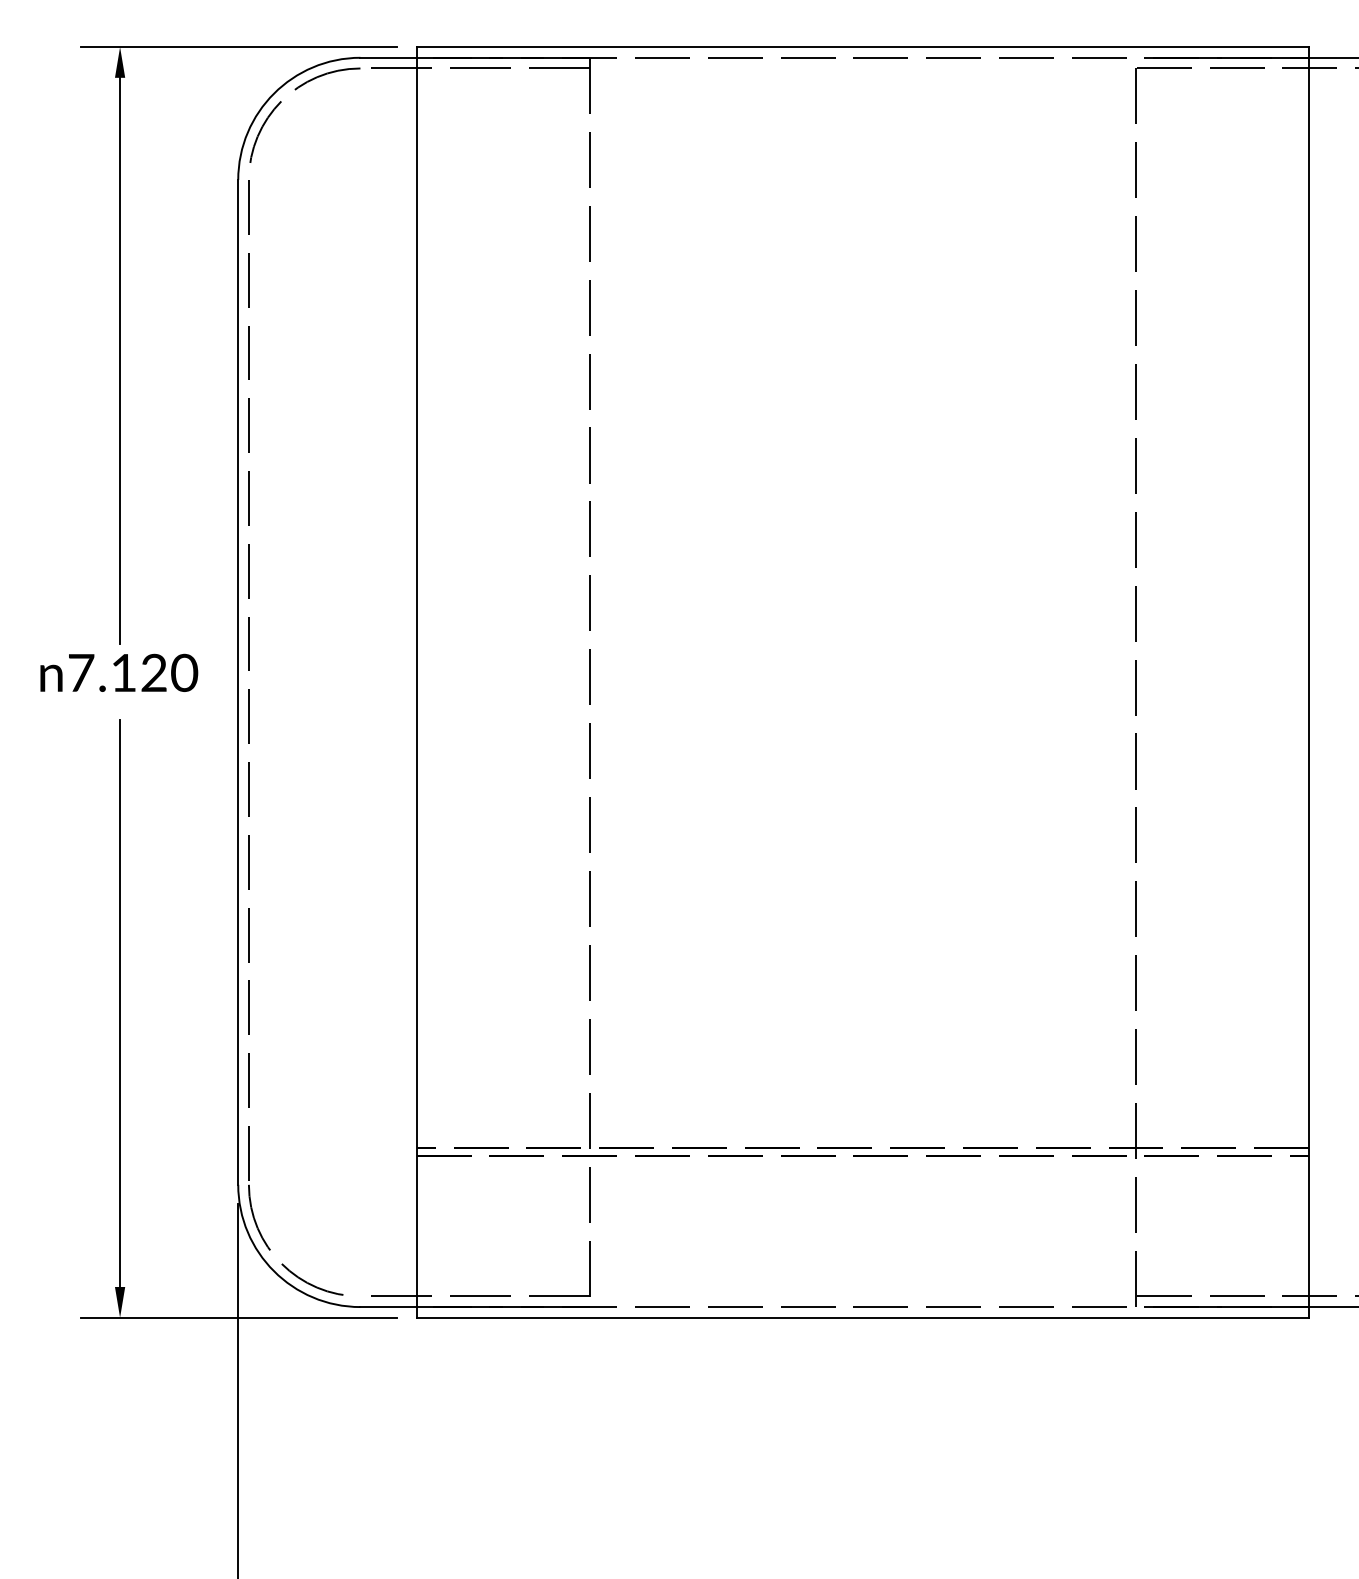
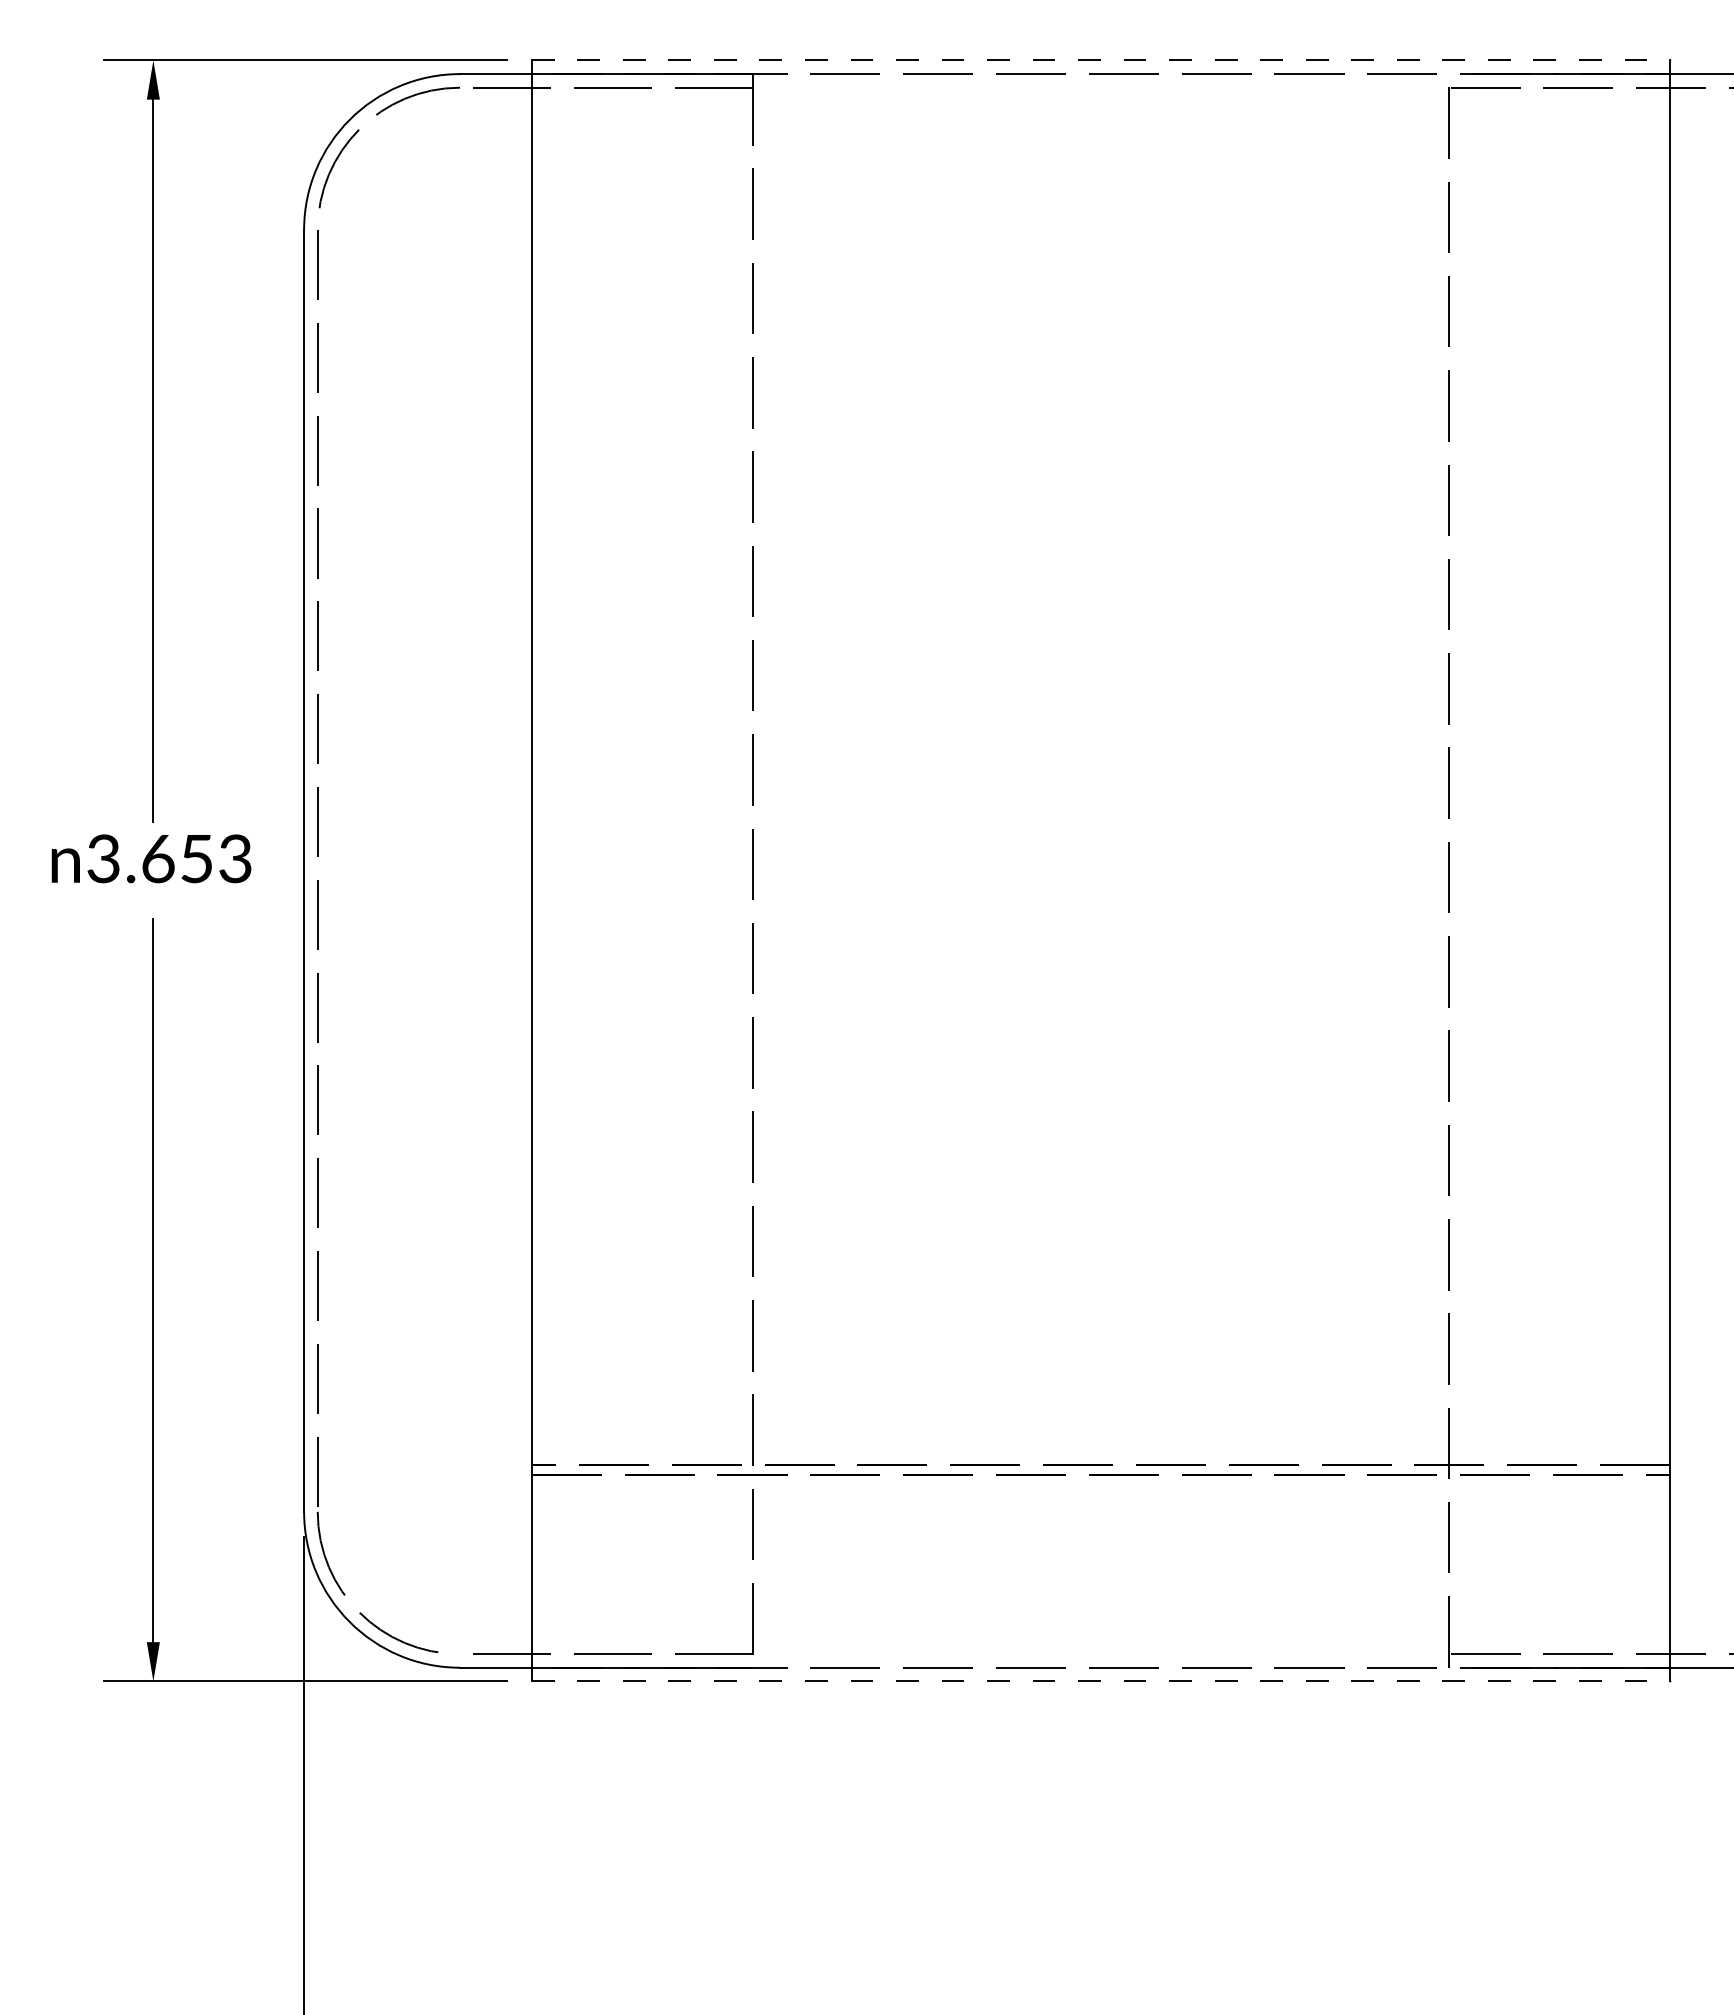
line: (863, 47) -> (1101, 60), solid -> dashed
text: (132, 672) -> (169, 858), 7.120 -> 3.653
line: (863, 1317) -> (1101, 1681), solid -> dashed

